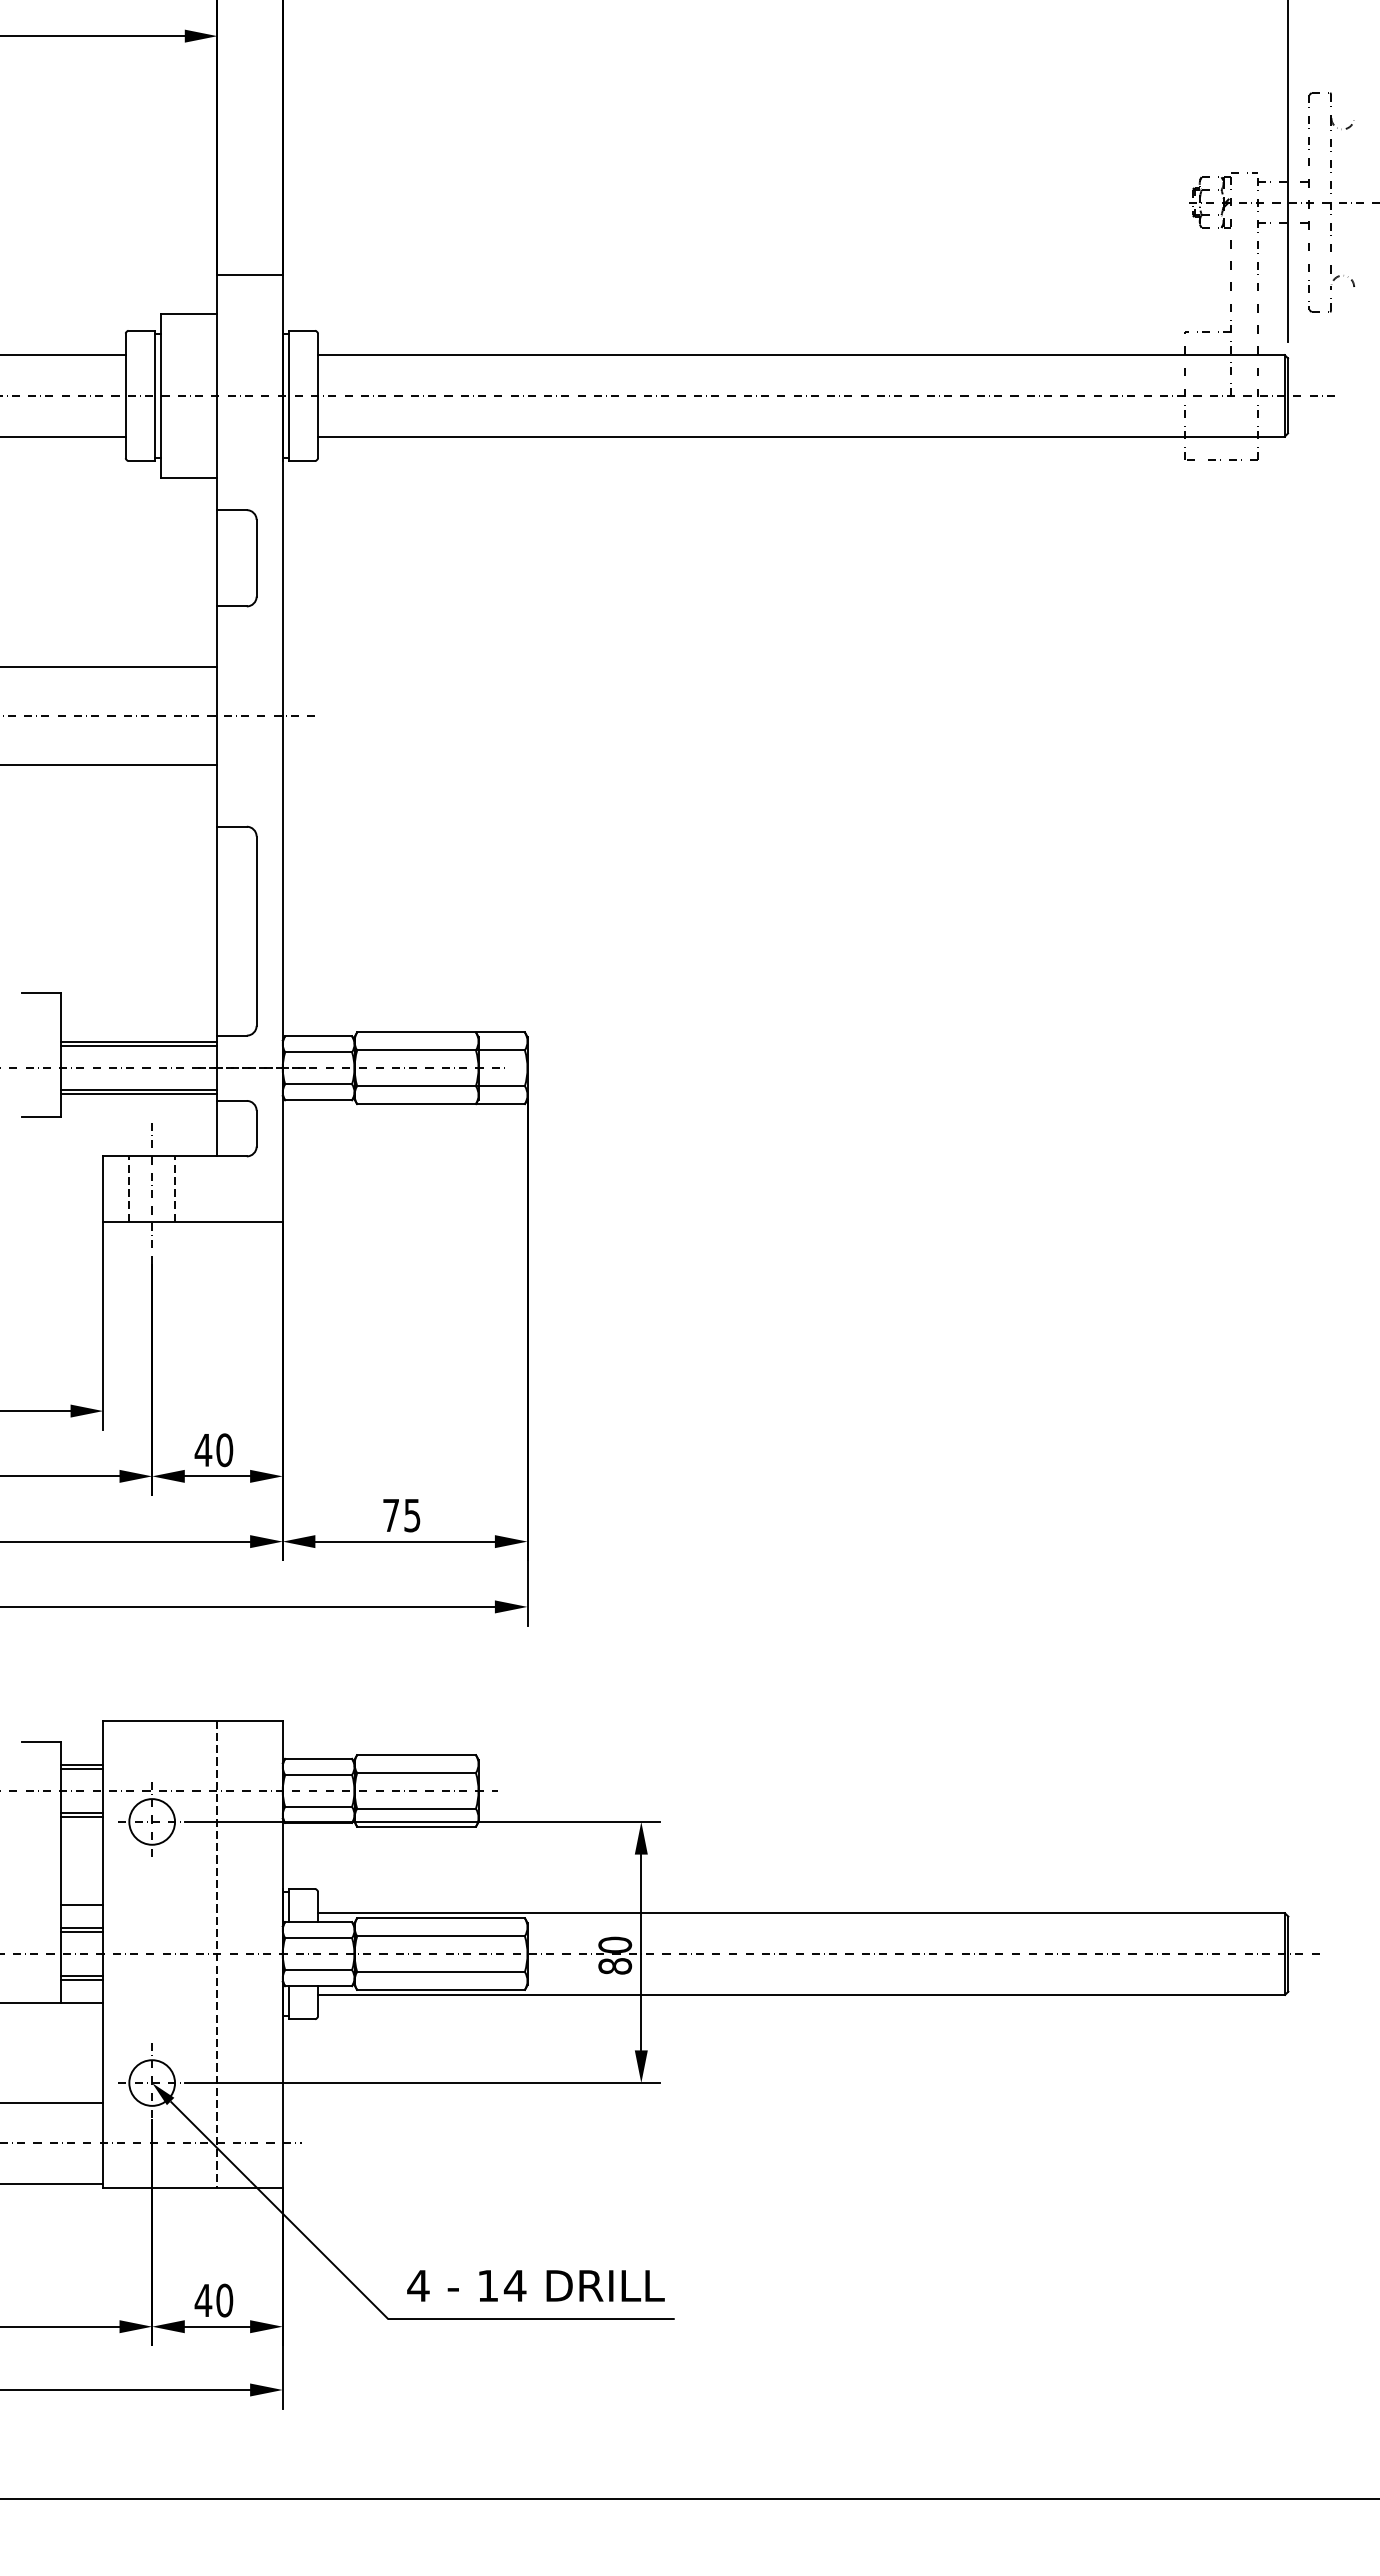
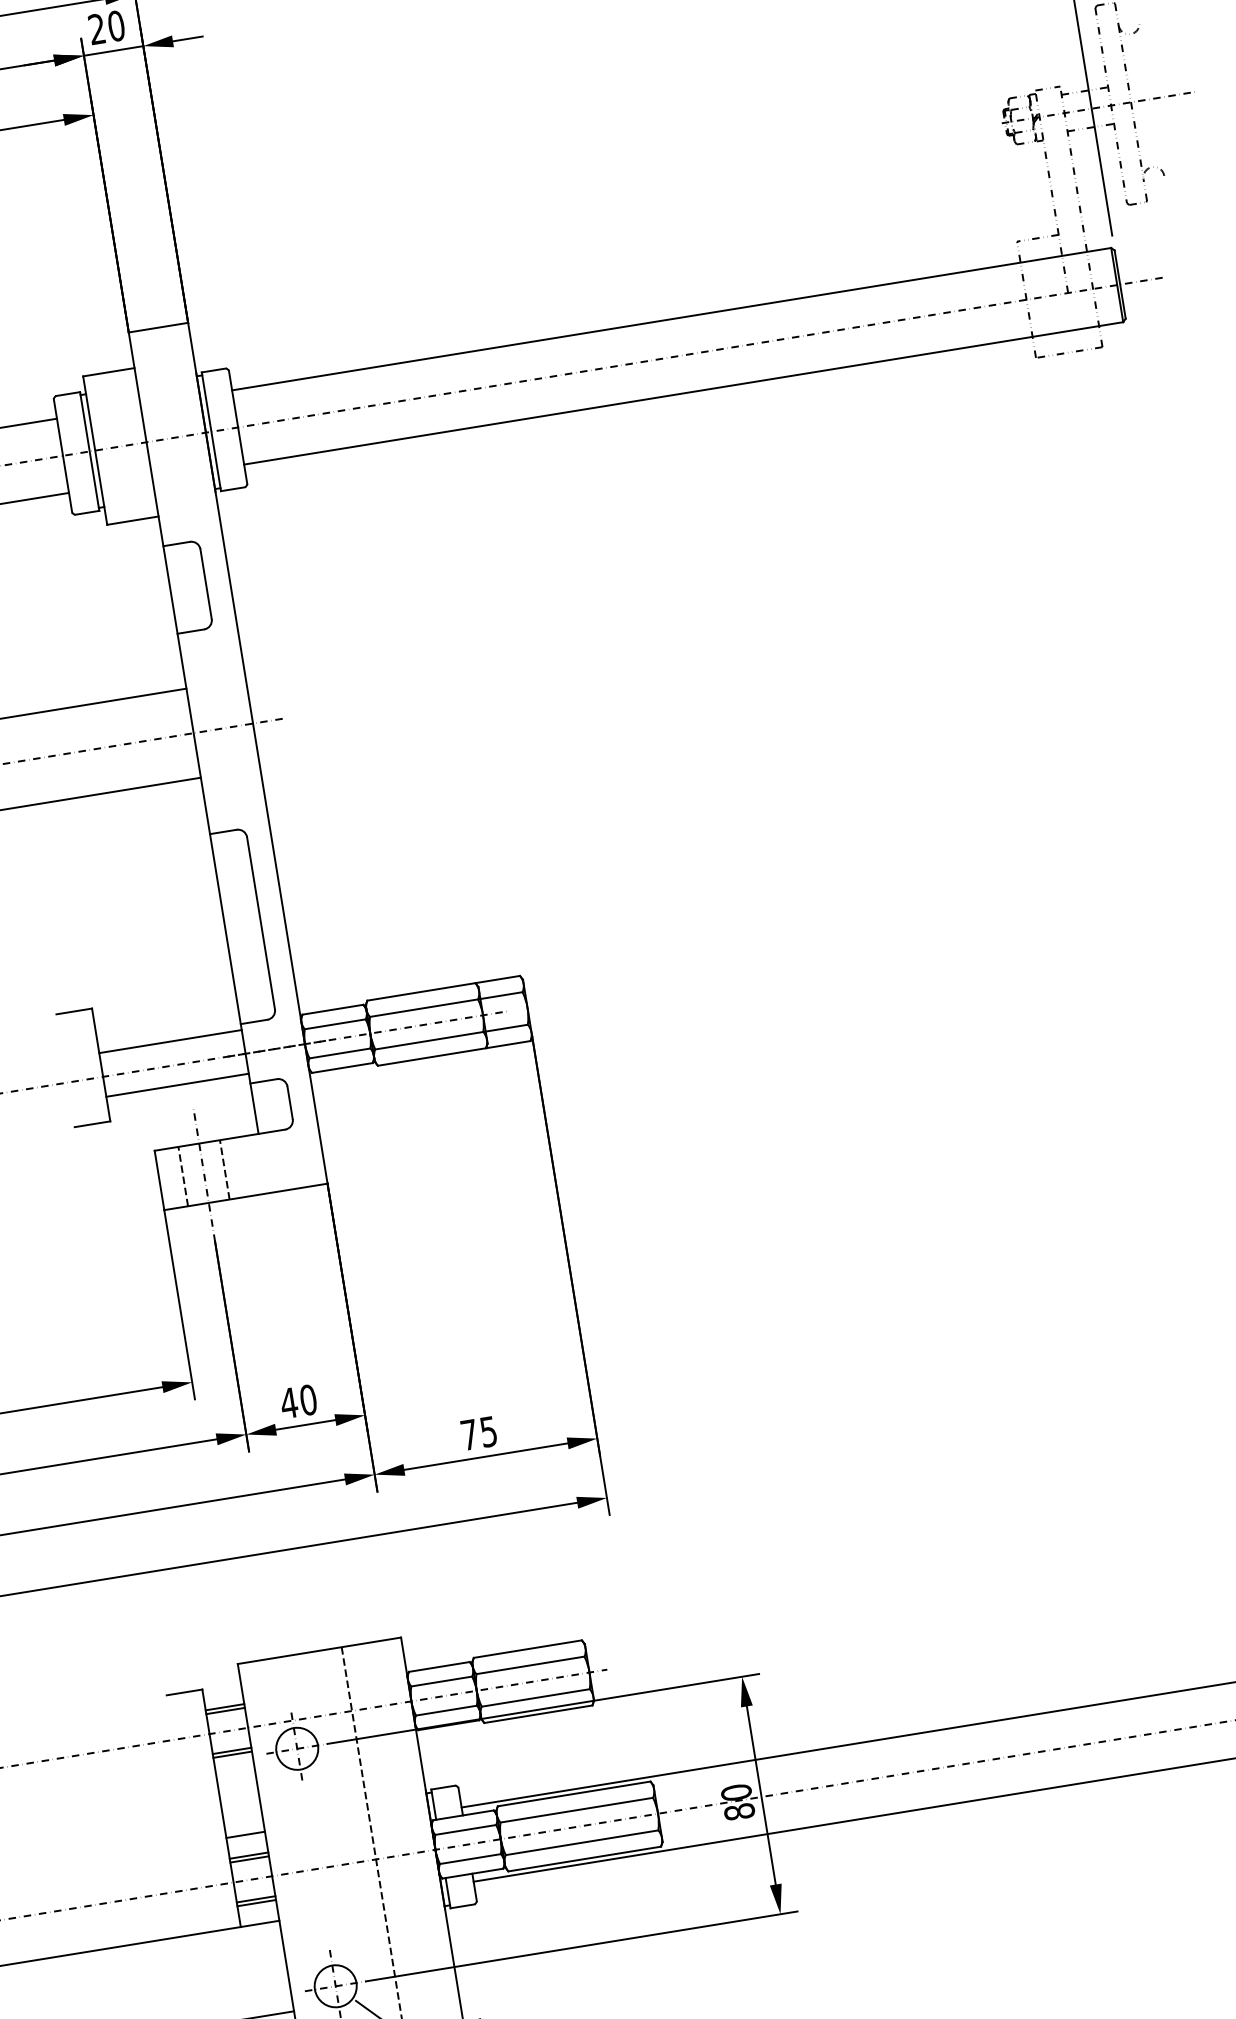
line: (138, 1046) -> (170, 1045), removed
line: (138, 1094) -> (177, 1089), removed
fill: (163, 2094) -> (347, 1995), removed

